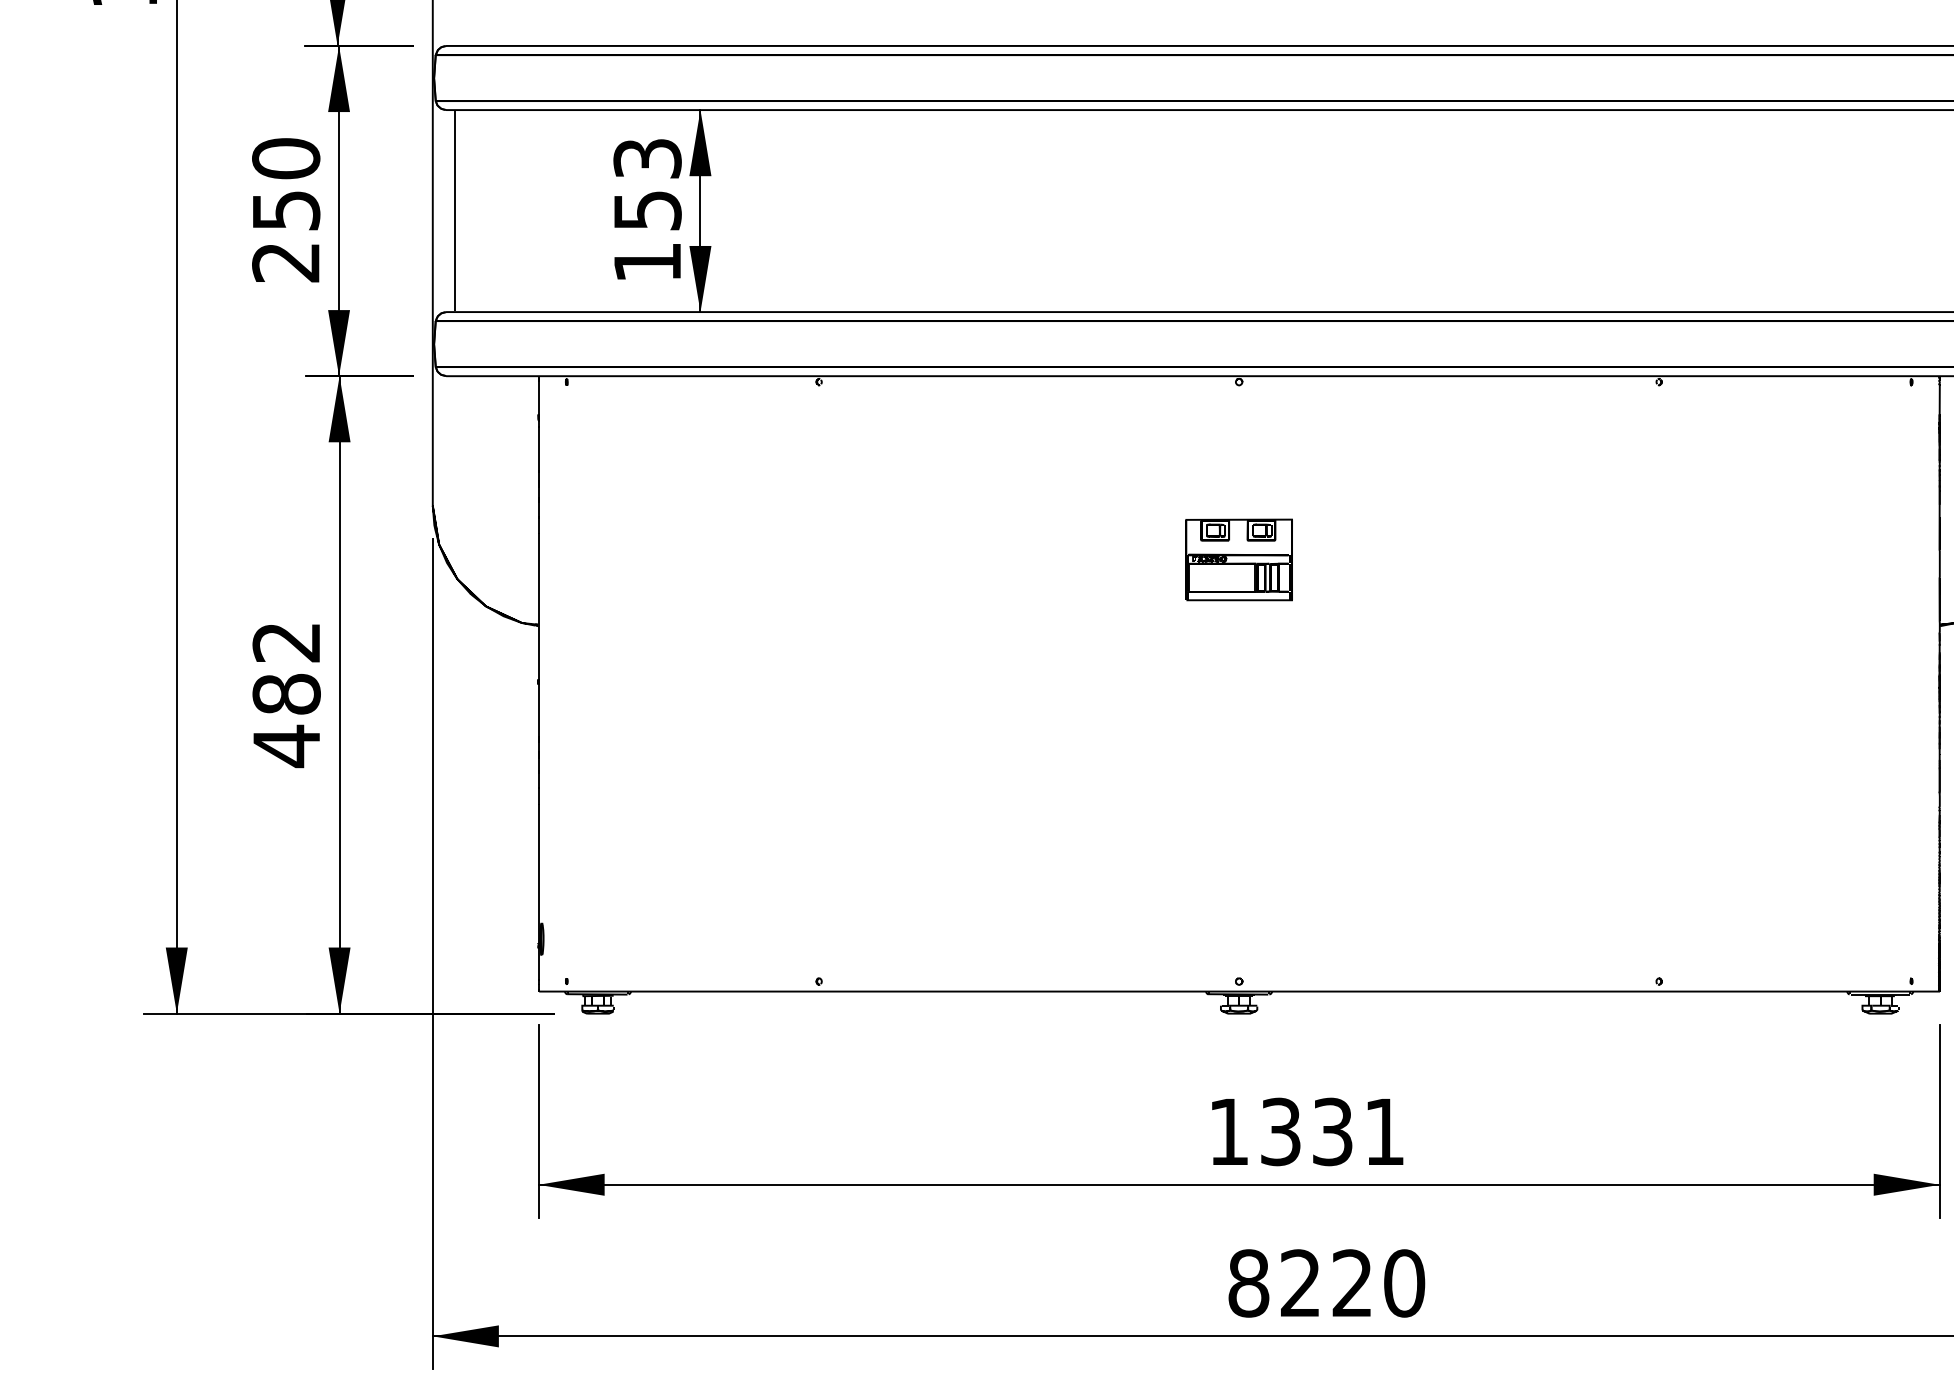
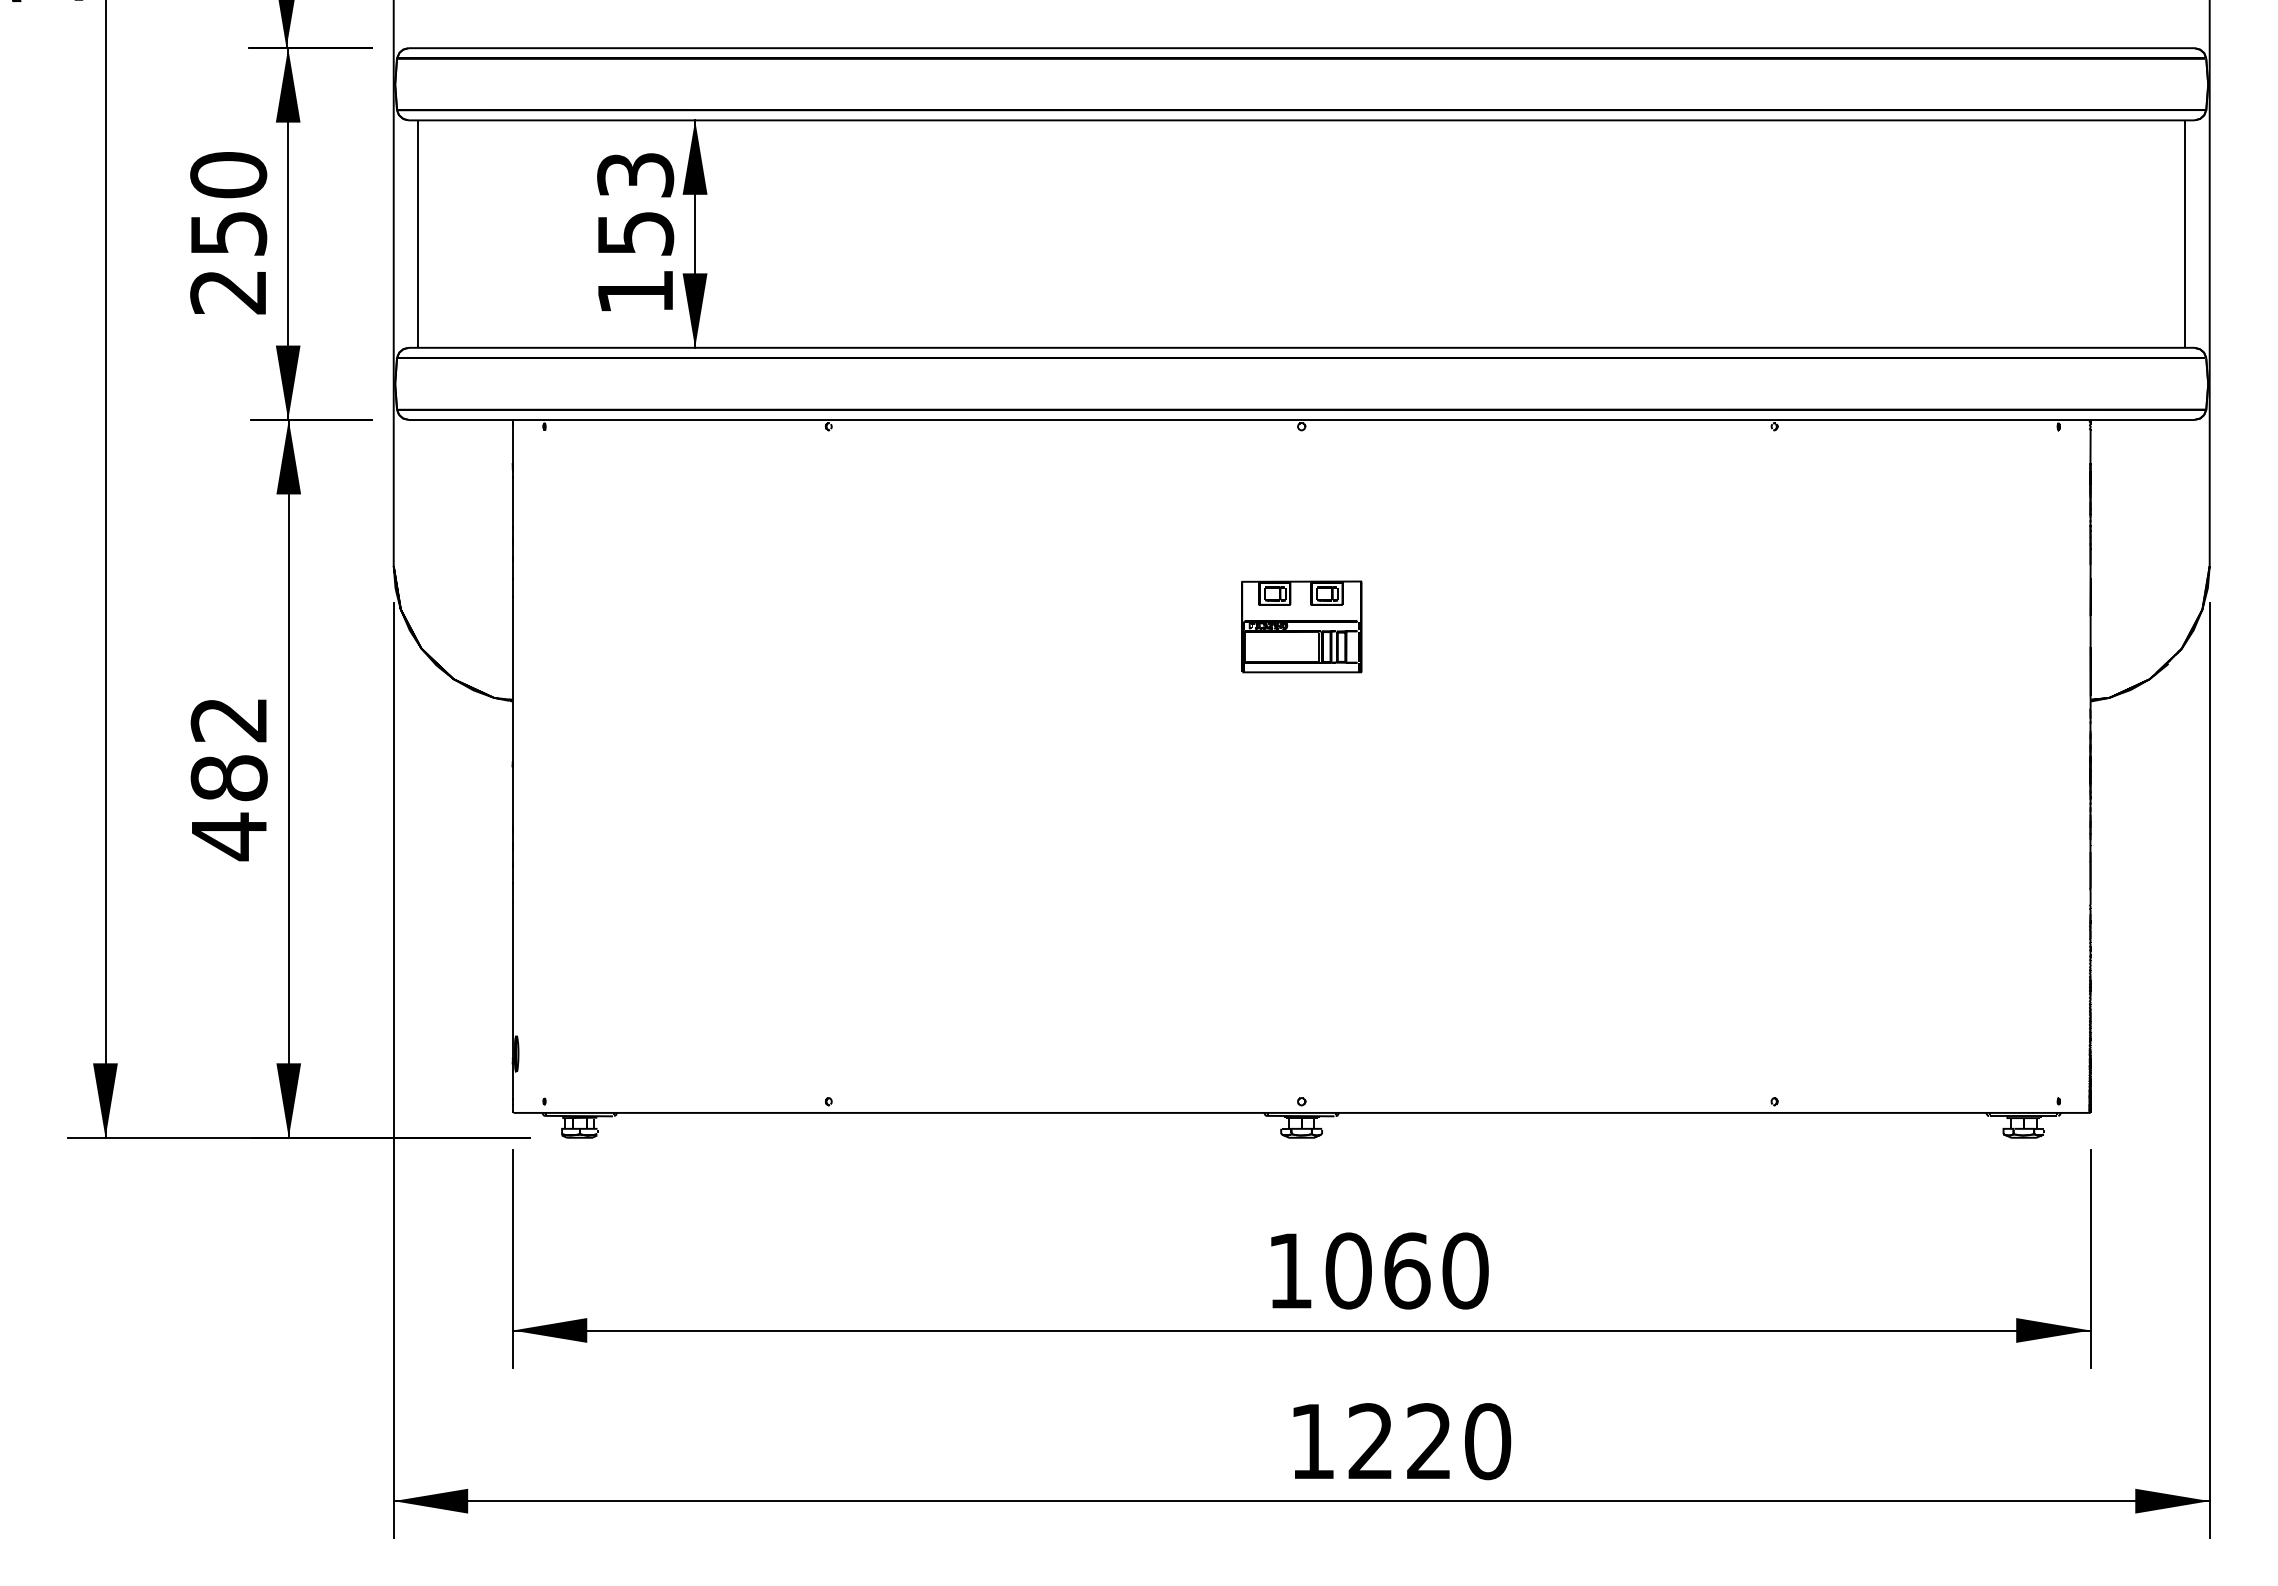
text: (1332, 1131) -> (1406, 1270), 1331 -> 1060
text: (1248, 1283) -> (1312, 1441), 8220 -> 1220

